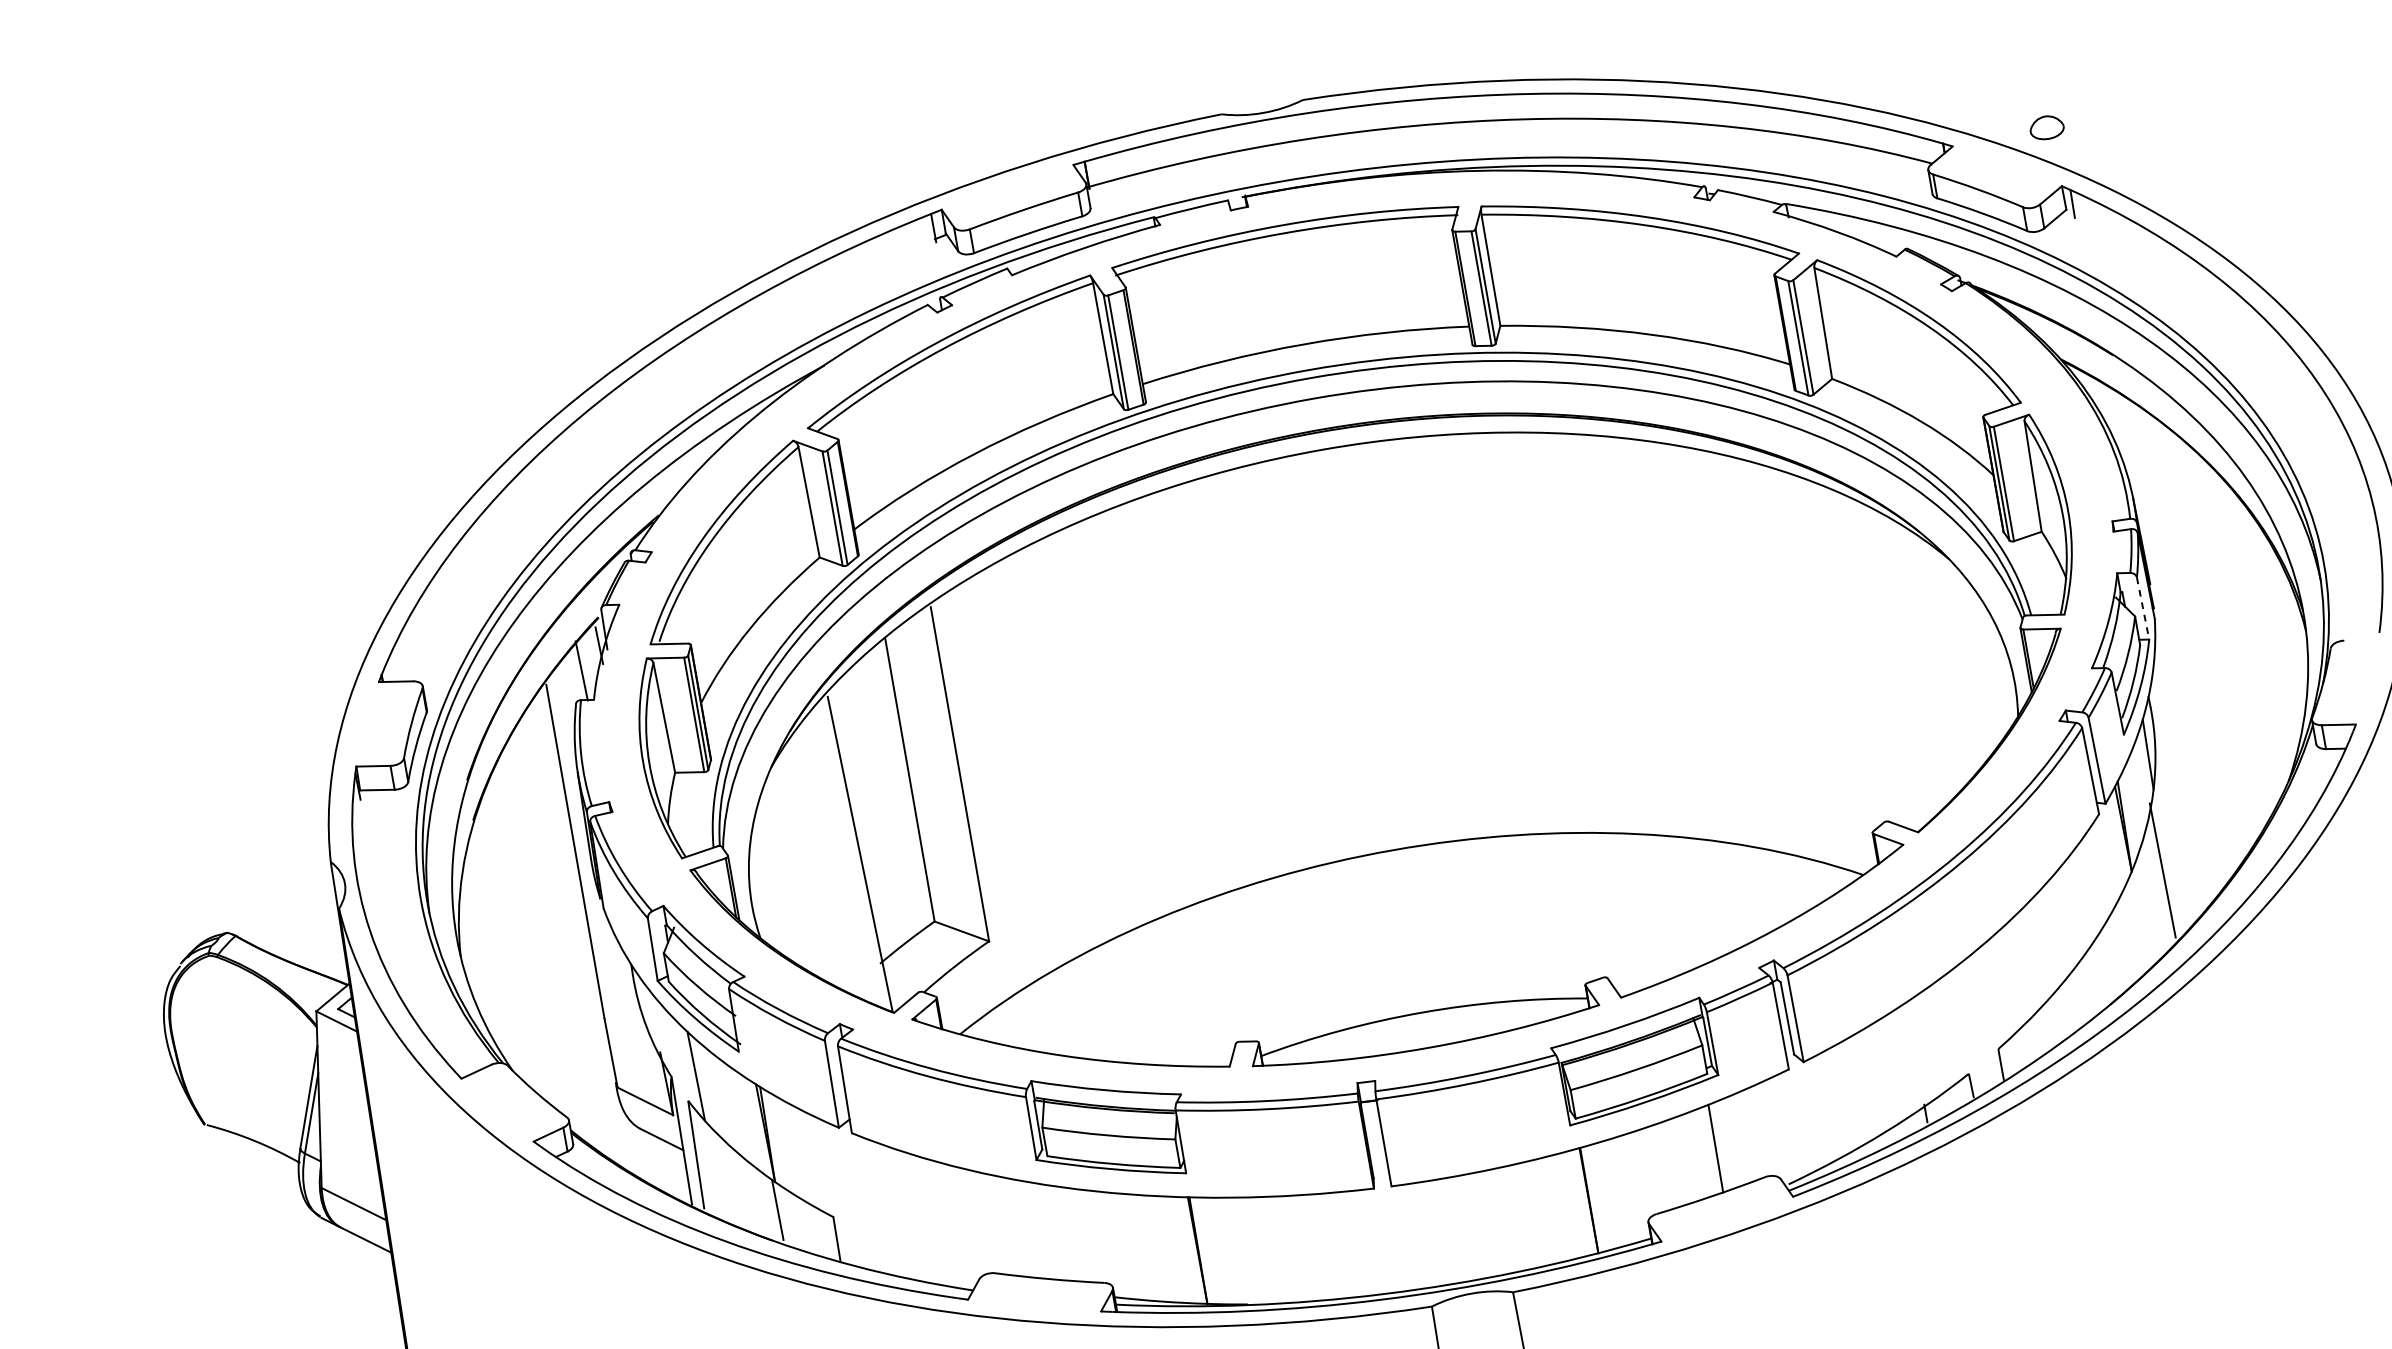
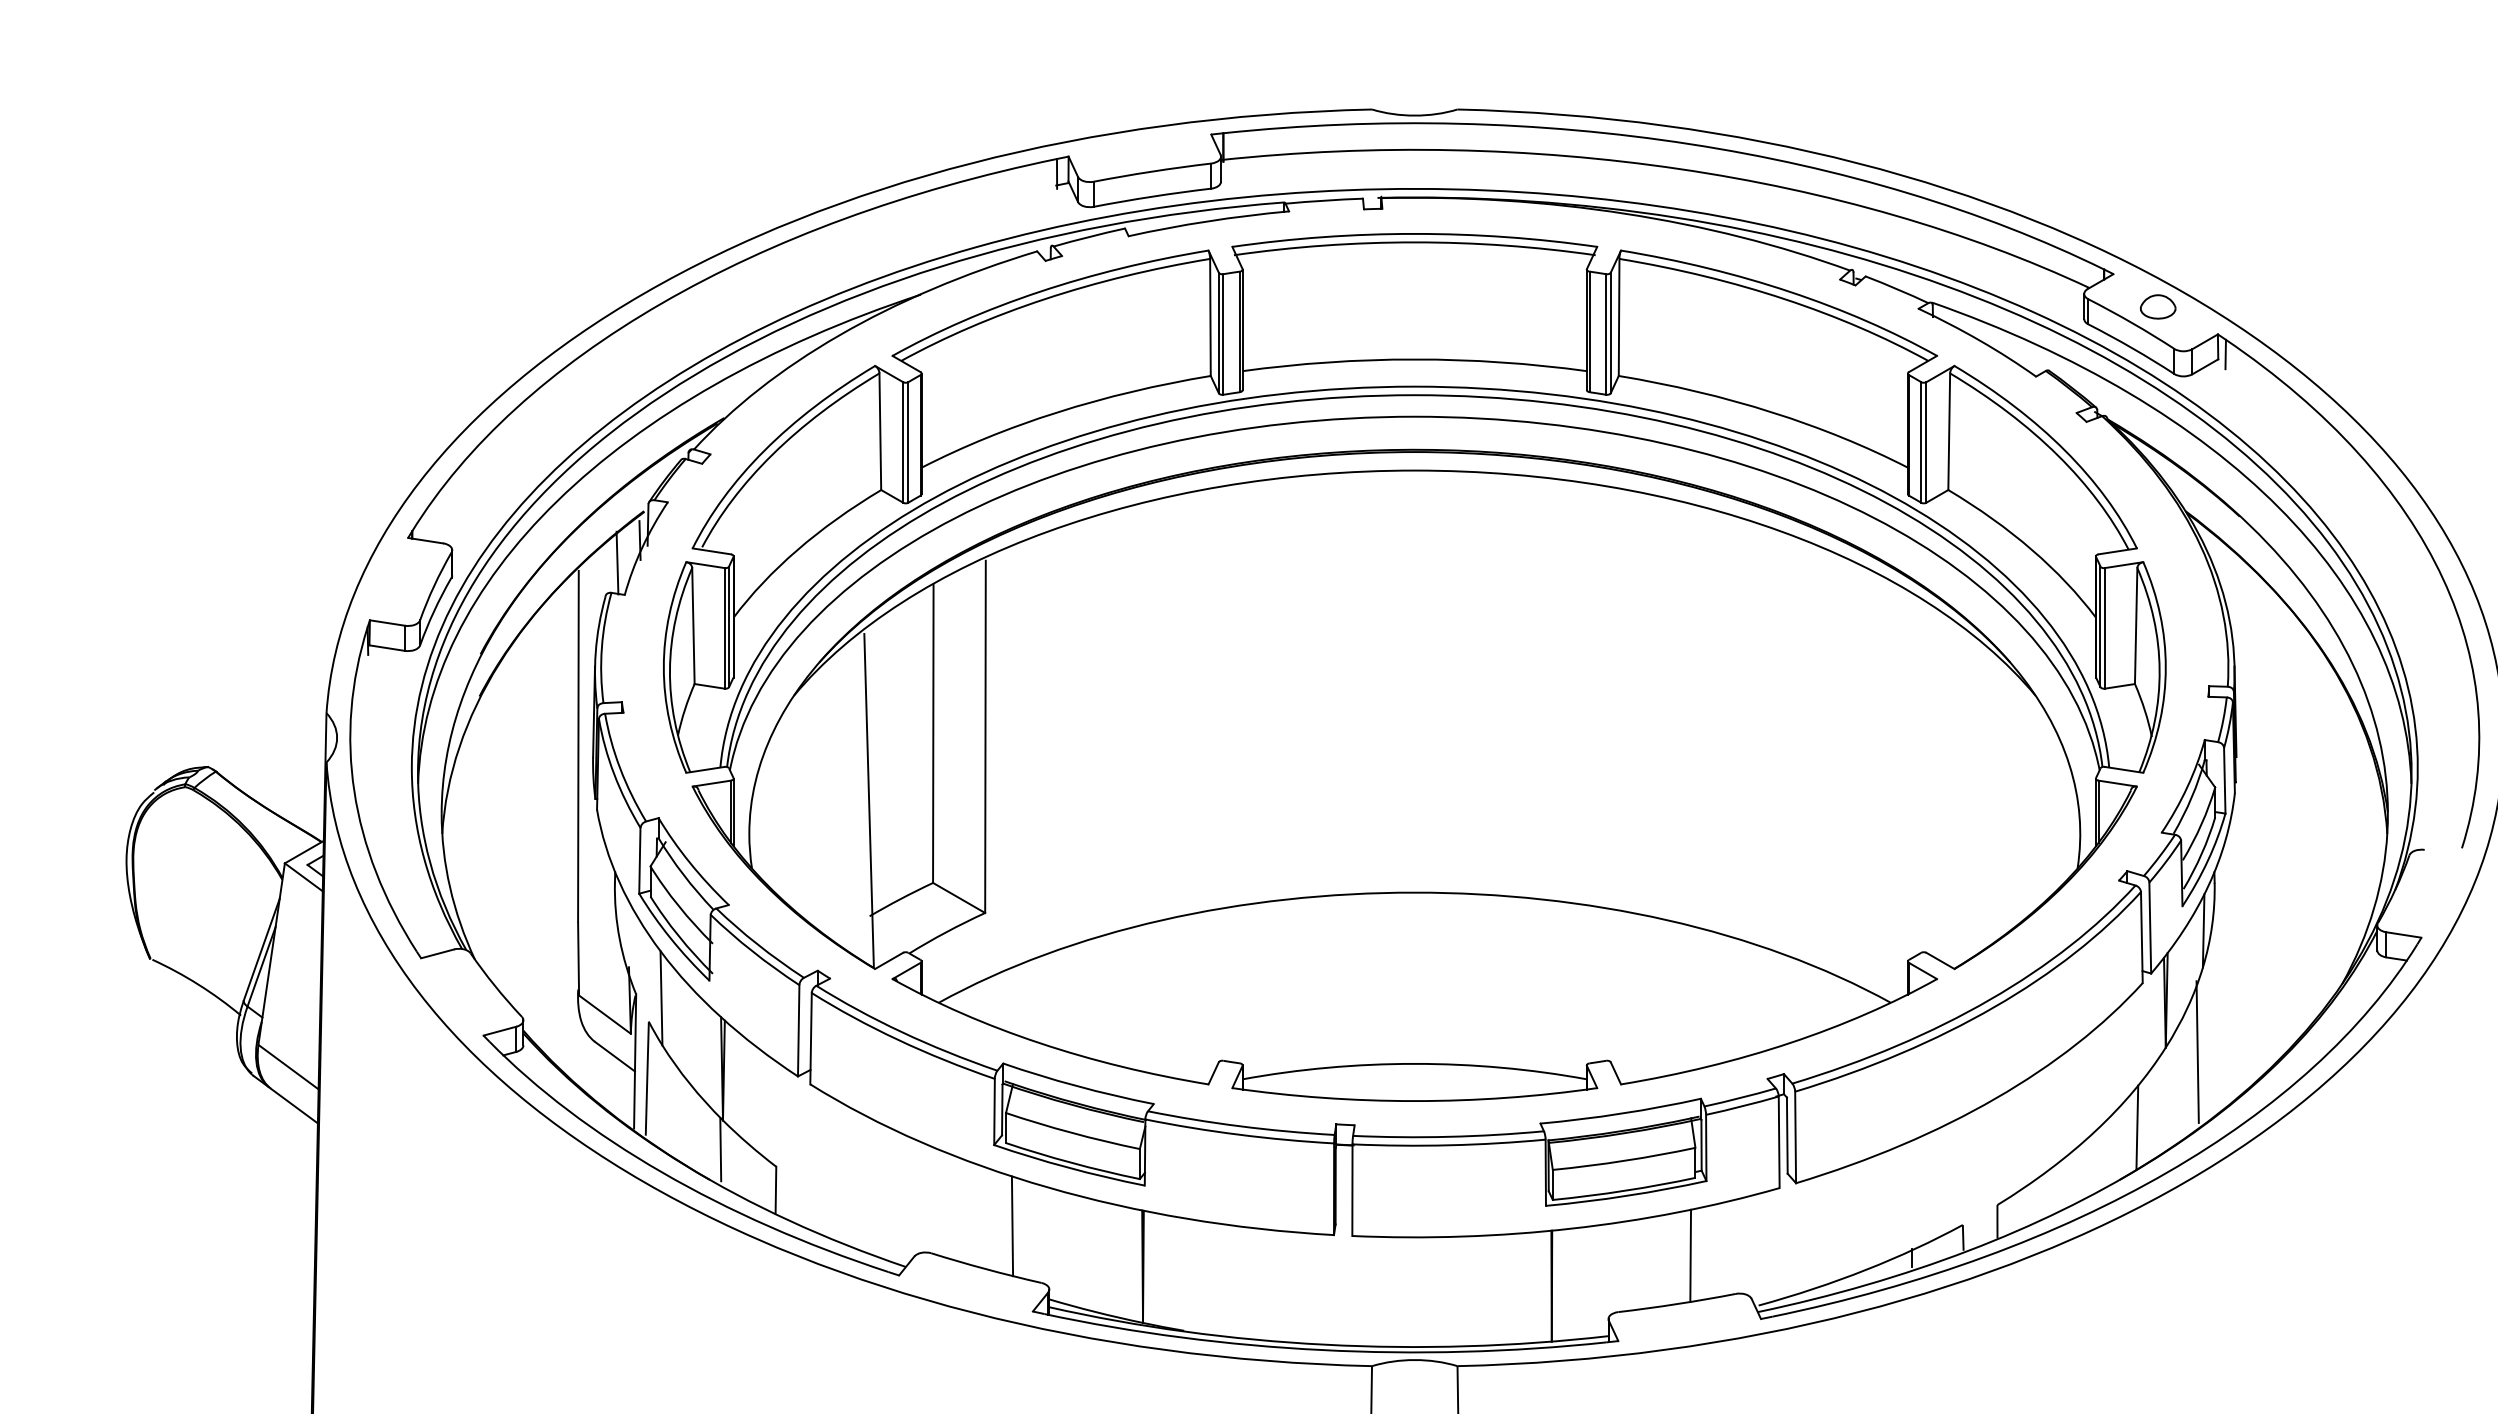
part: (2046, 127) -> (2157, 306), moved
line: (2142, 608) -> (2224, 780), dashed -> solid
line: (2118, 952) -> (2137, 1127), added
line: (1067, 1234) -> (1012, 1226), added

